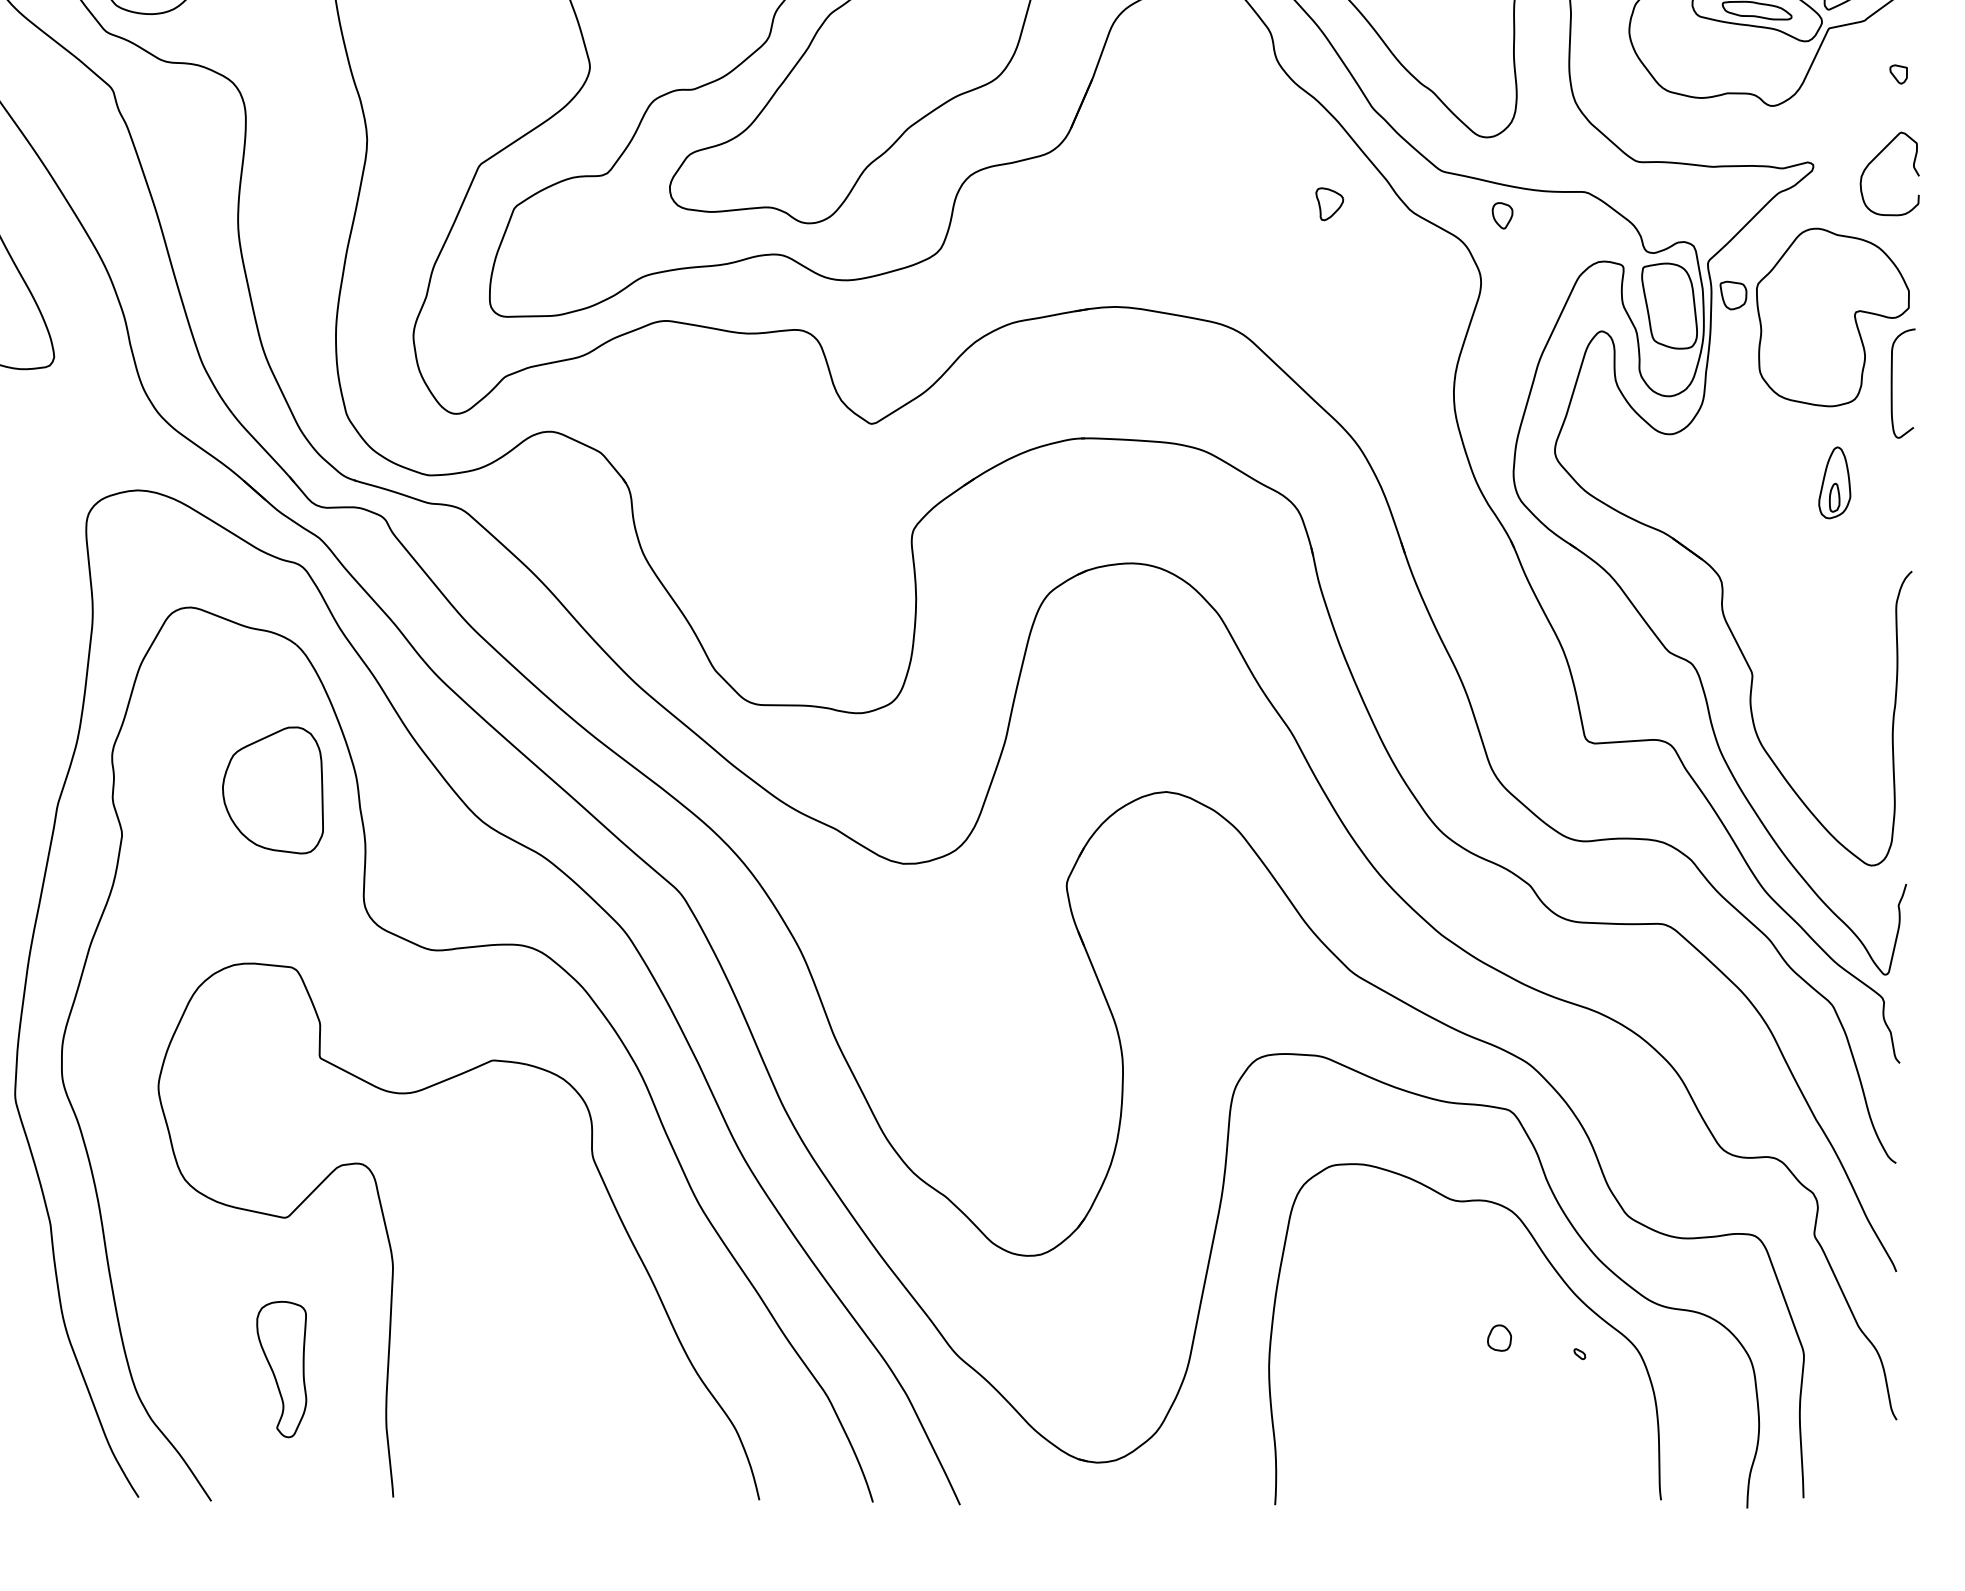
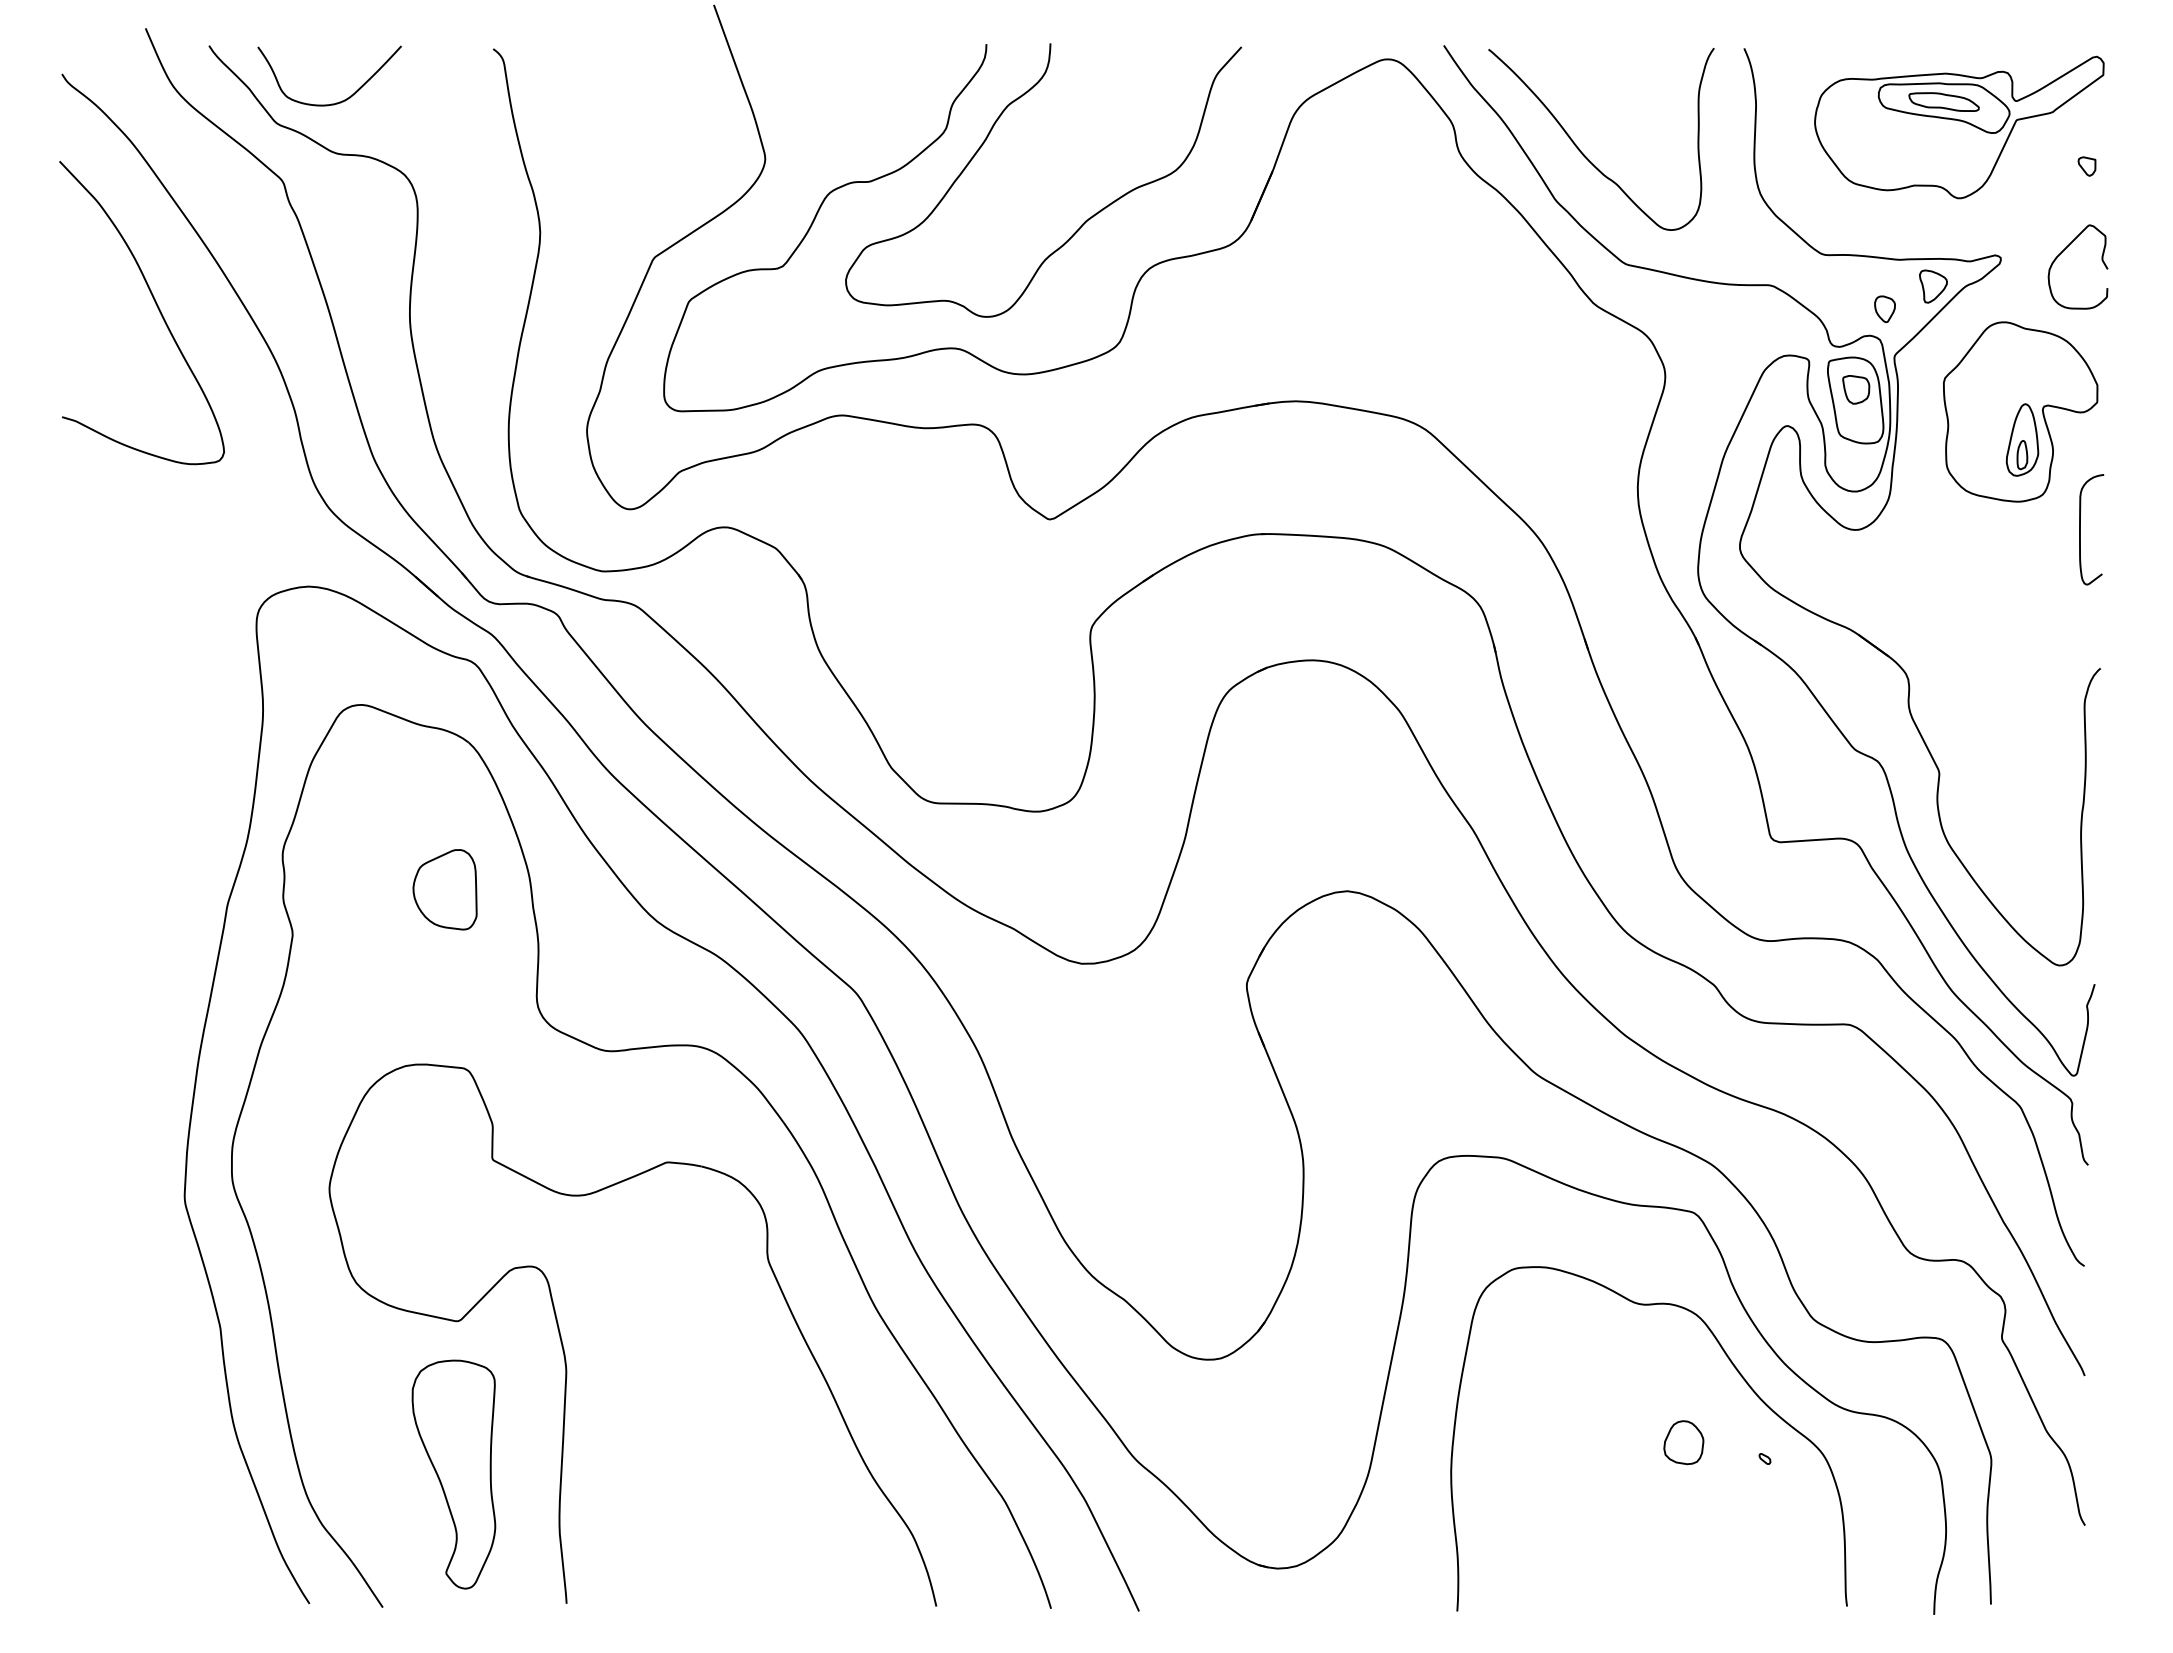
part: (1329, 204) -> (1933, 286), moved
part: (1502, 216) -> (1884, 309), moved
part: (1733, 295) -> (1856, 389), moved
curve: (1892, 383) -> (2080, 529), moved
part: (1834, 482) -> (2022, 439), moved
part: (272, 790) -> (444, 889), size x0.62
part: (1499, 1337) -> (1683, 1442), size x1.67
part: (281, 1369) -> (453, 1474), size x1.67

